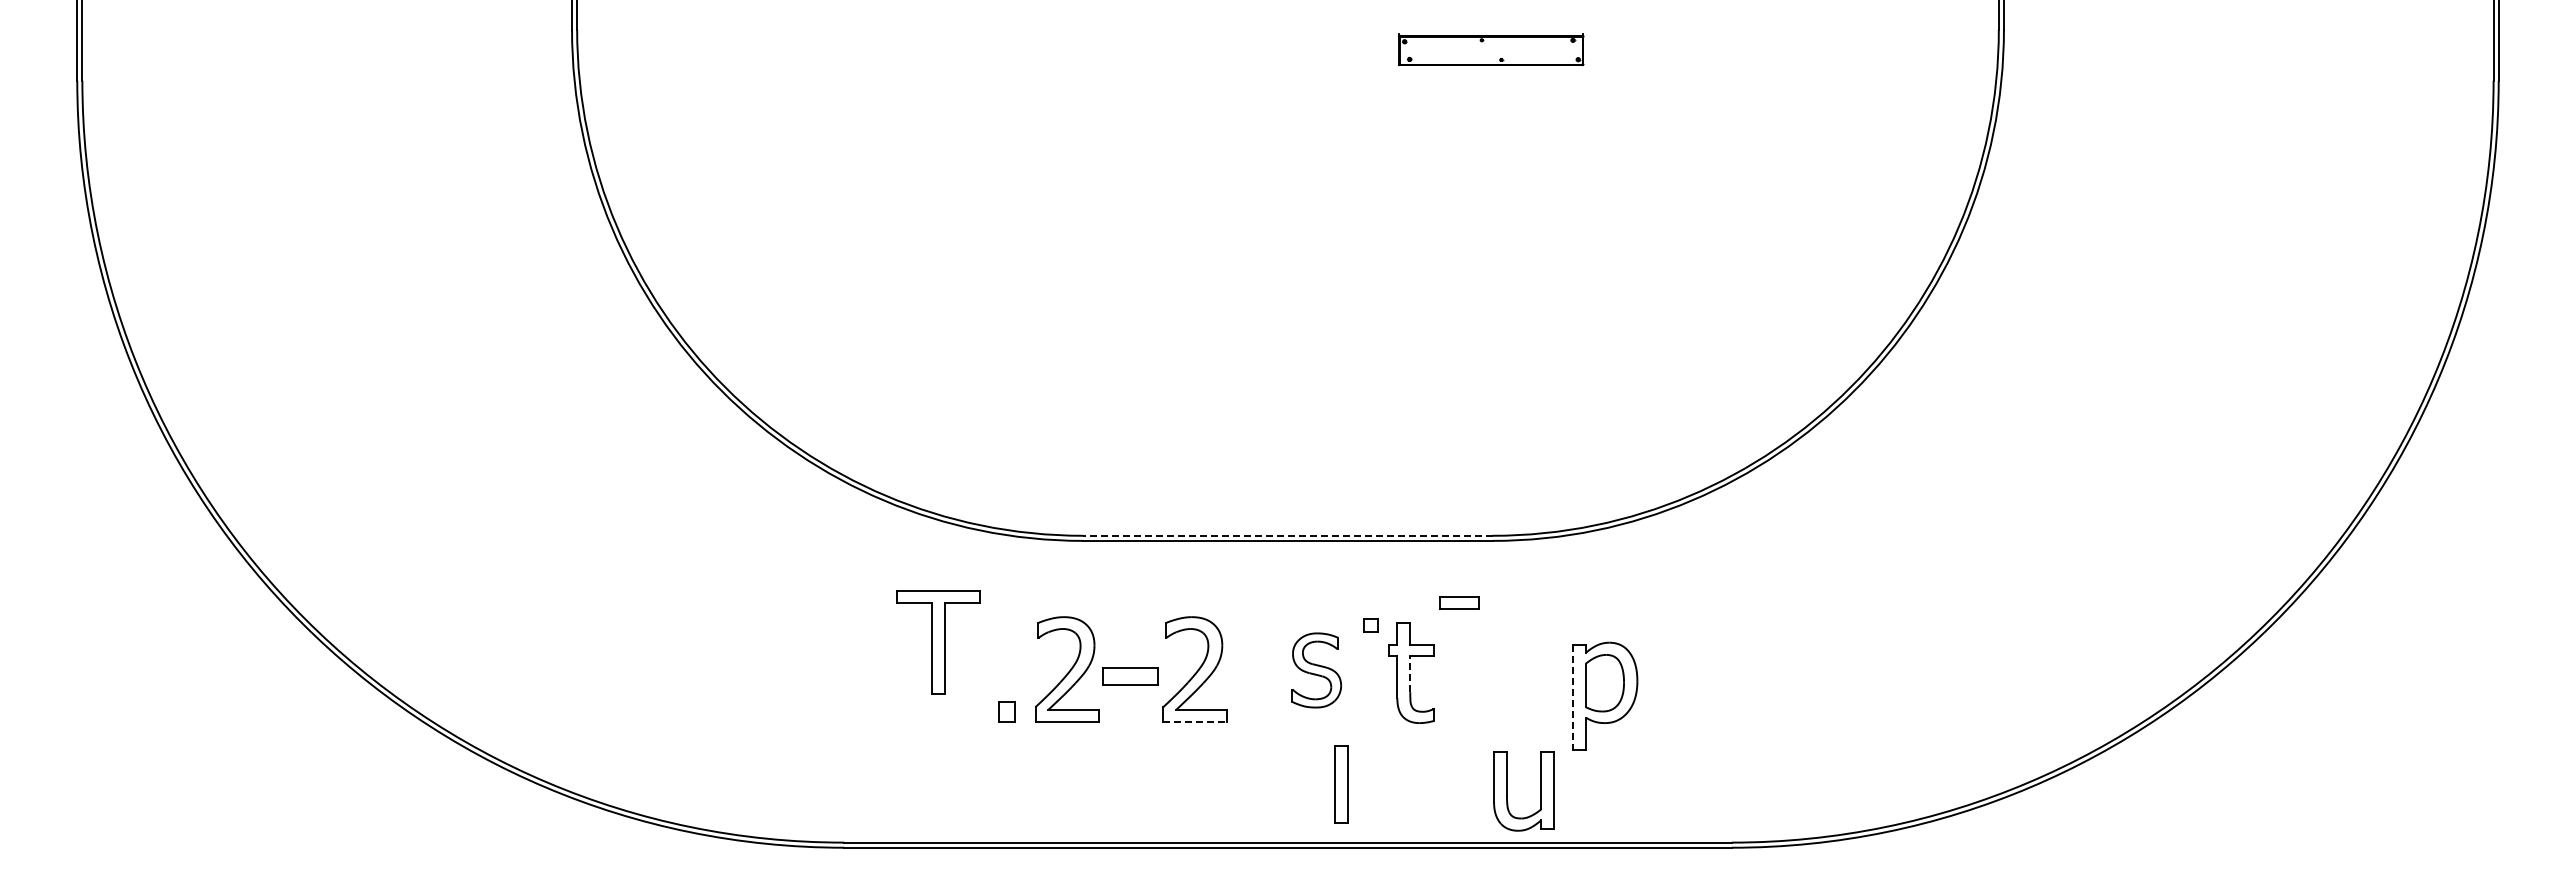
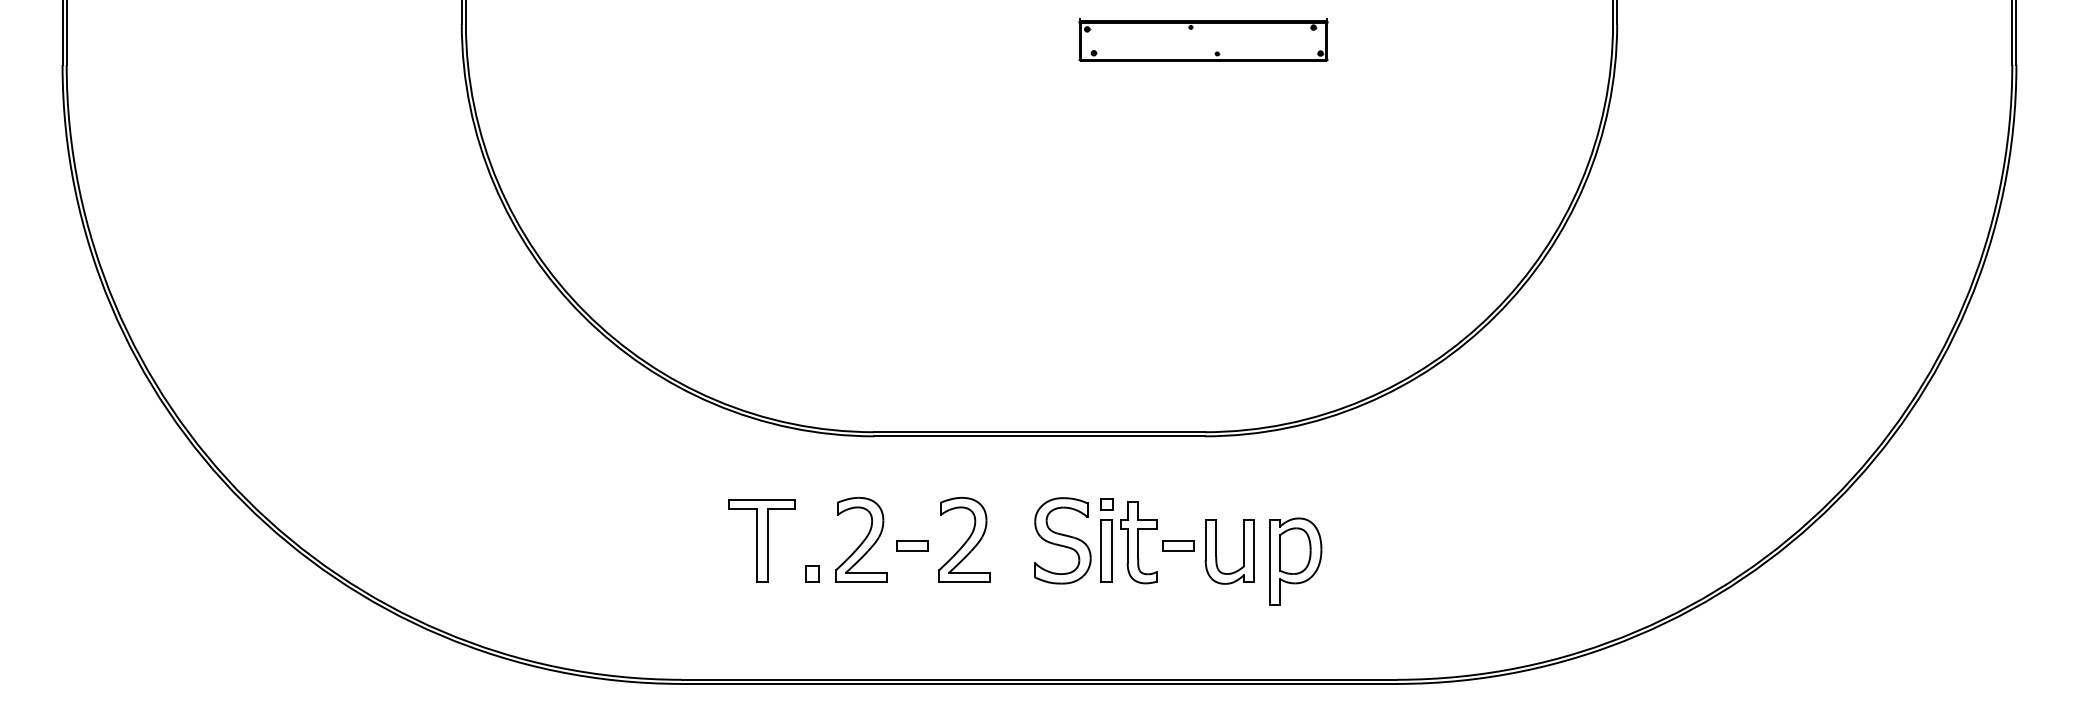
part: (1490, 49) -> (1202, 39), size x1.67
line: (1288, 535) -> (1039, 431), dashed -> solid
part: (1459, 602) -> (1177, 545), moved
part: (938, 642) -> (762, 540), moved
part: (1316, 670) -> (1062, 540), size x1.43
line: (1410, 673) -> (1138, 543), dashed -> solid
part: (1130, 676) -> (912, 545), size x0.71
line: (1573, 697) -> (1269, 562), dashed -> solid
line: (1194, 721) -> (964, 582), dashed -> solid
part: (1341, 784) -> (1106, 551), moved
part: (1507, 791) -> (1216, 552), moved

